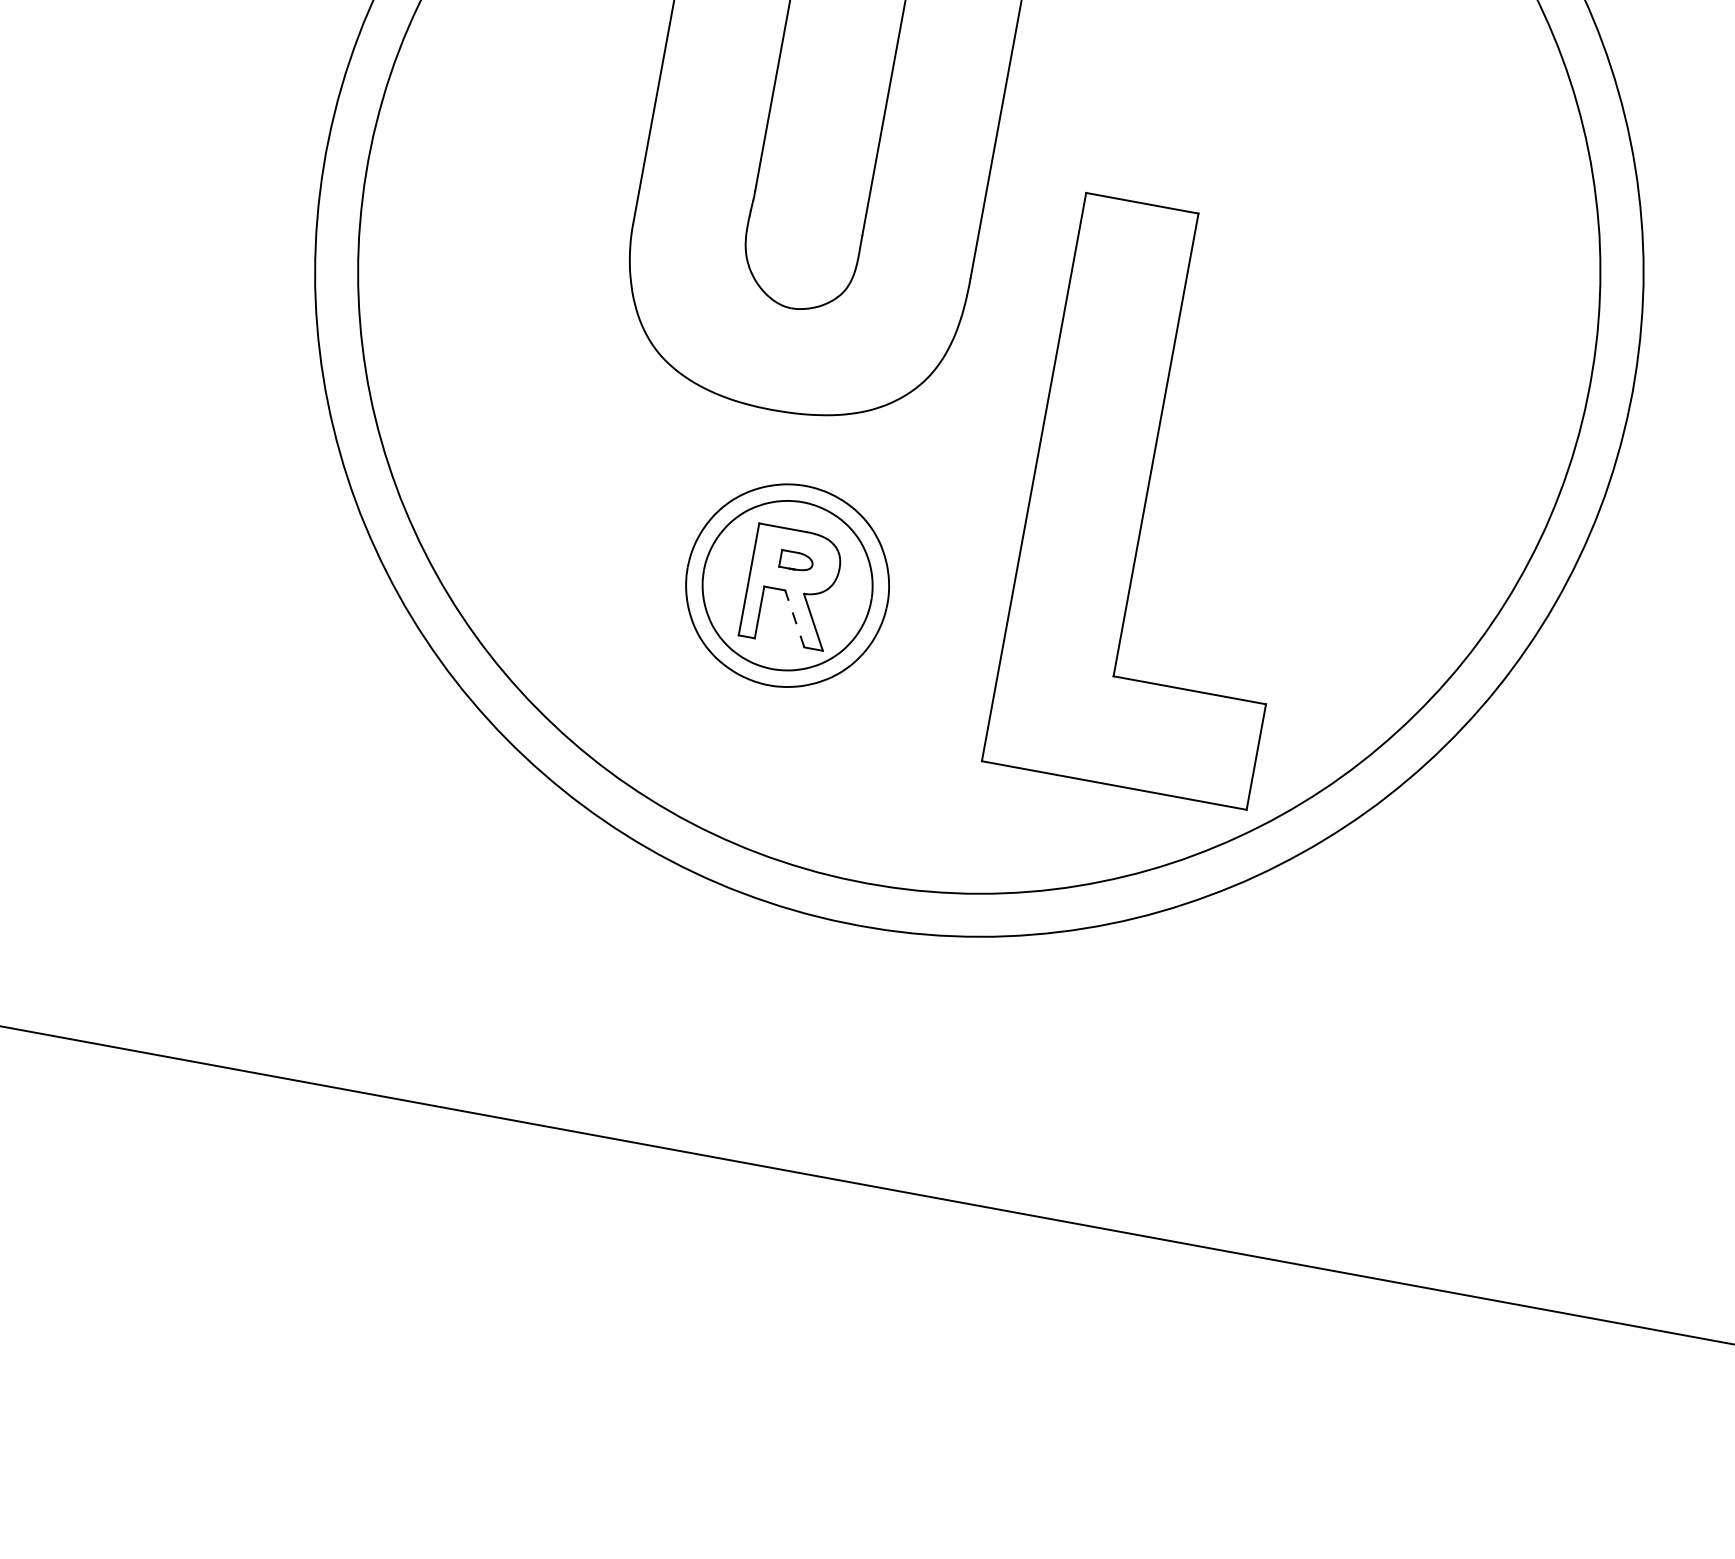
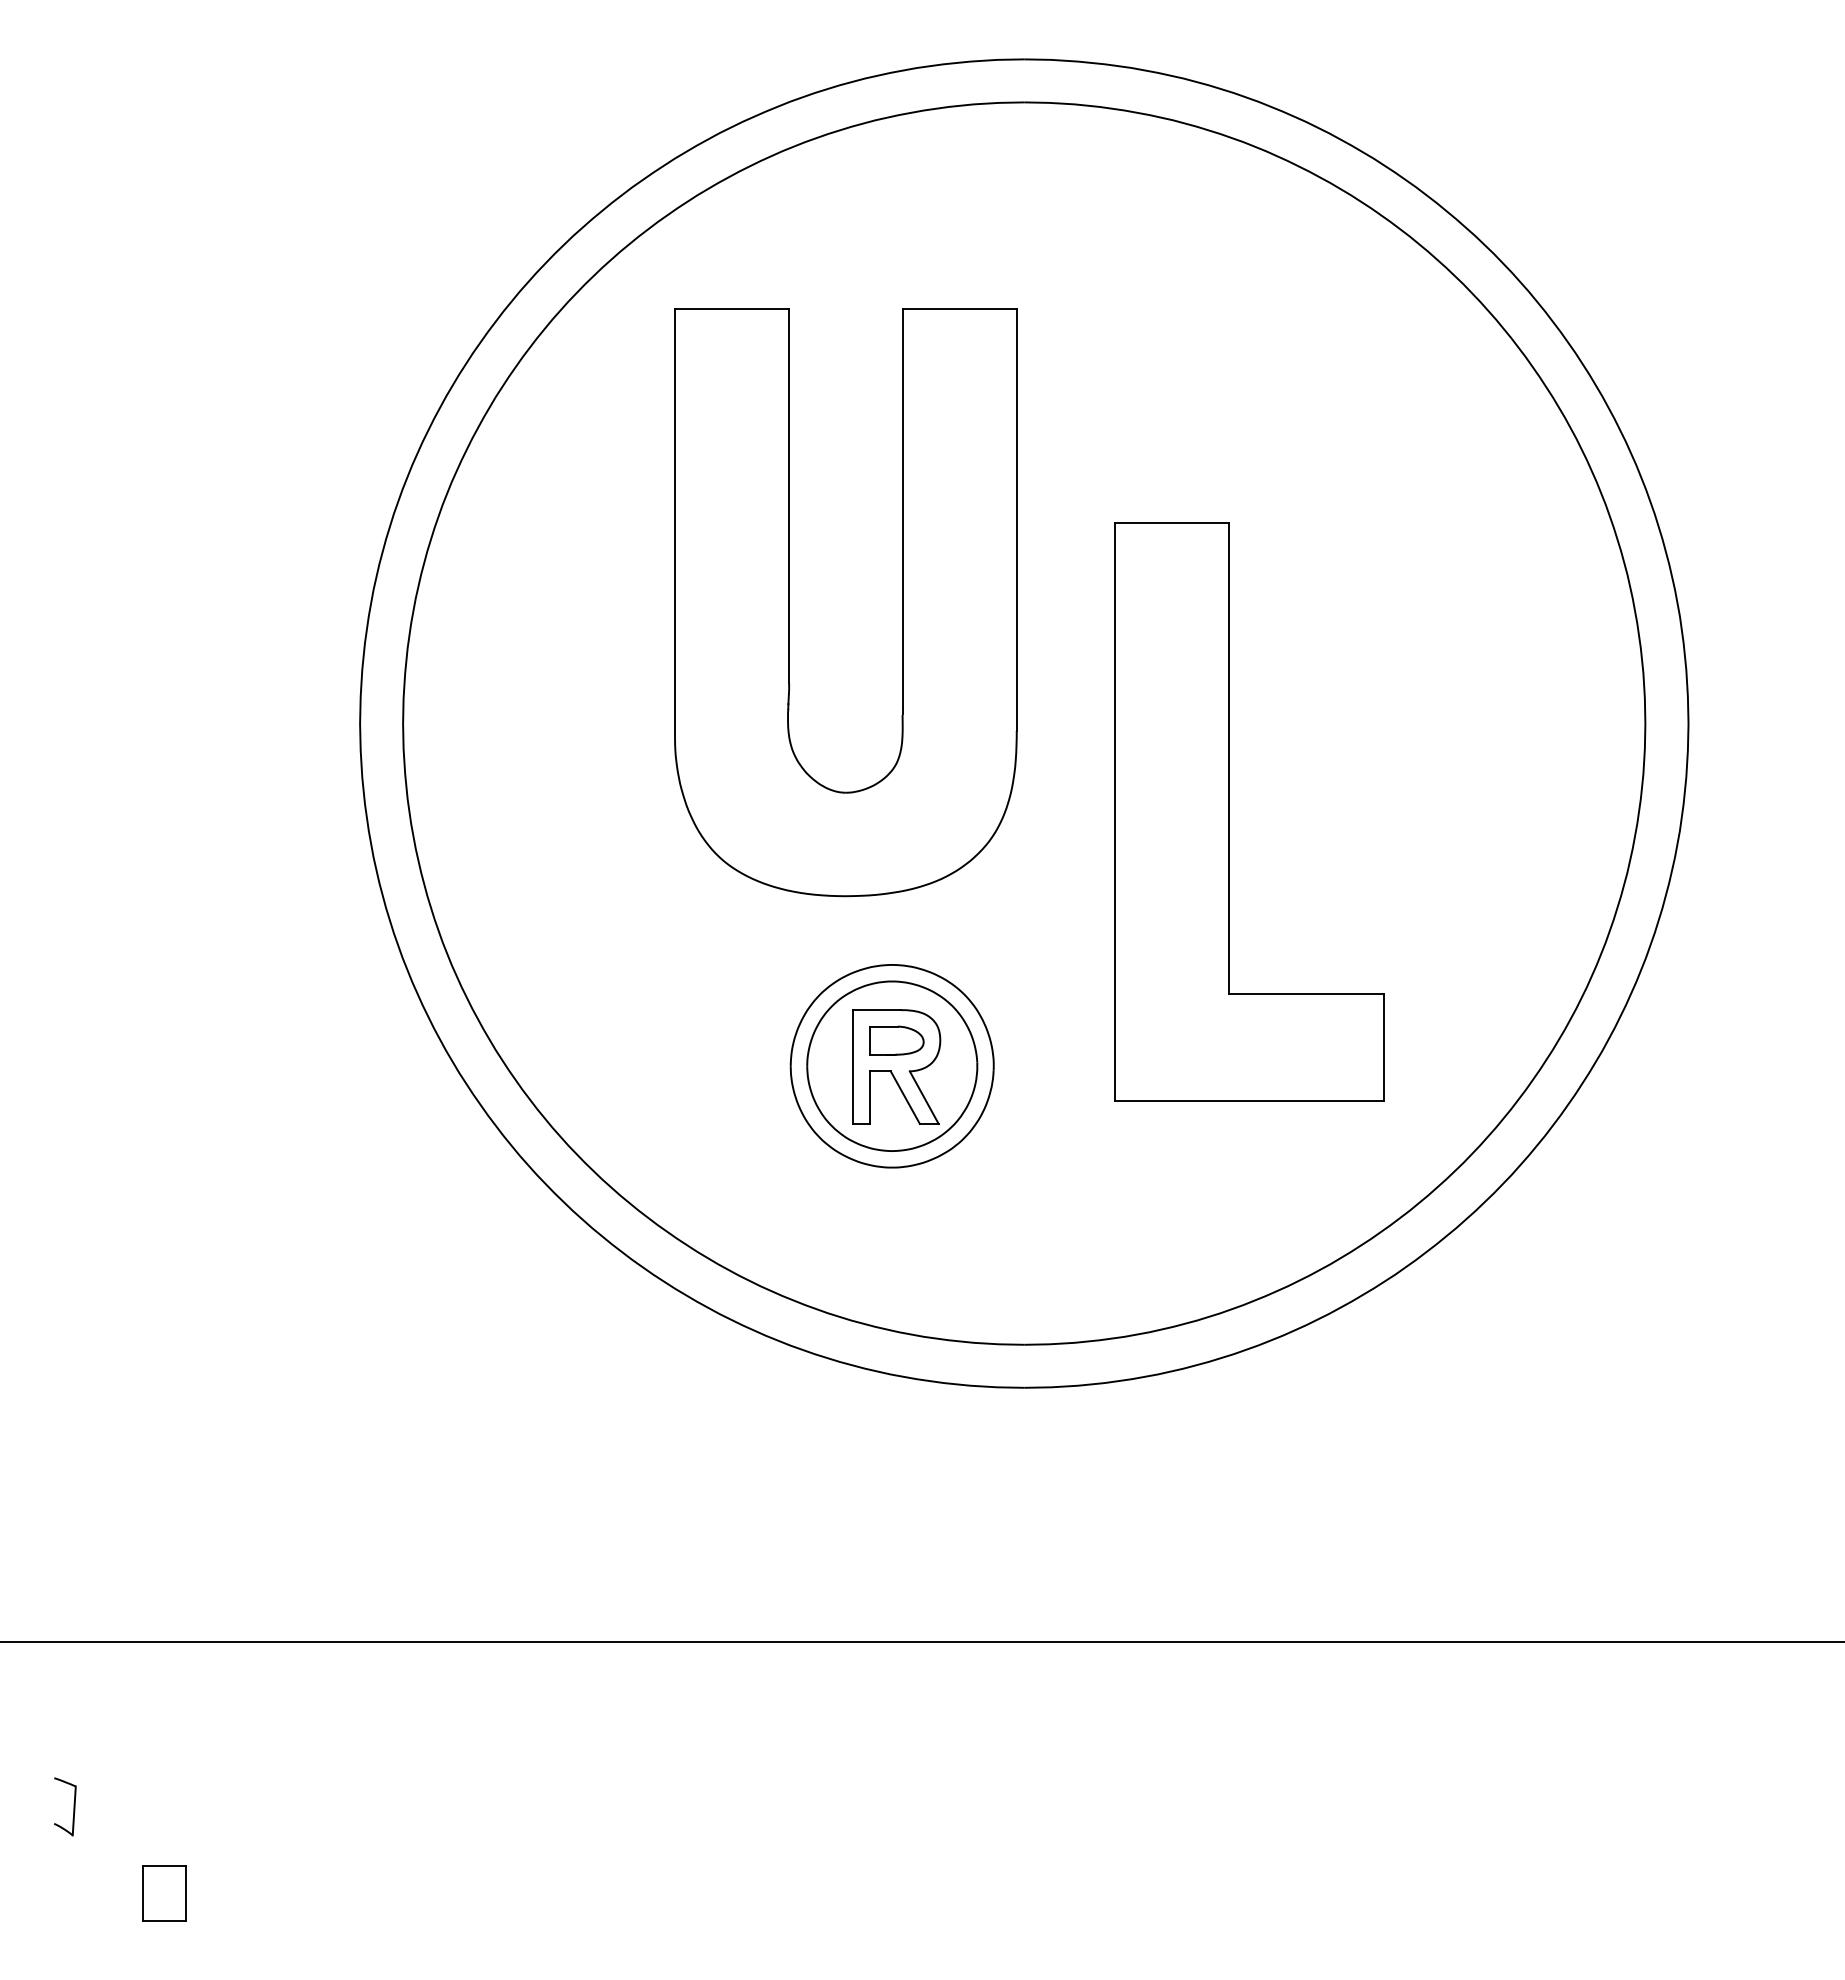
part: (1146, 497) -> (1229, 811), moved
part: (796, 561) -> (896, 1040), size x1.67
line: (794, 618) -> (905, 1097), dashed -> solid

